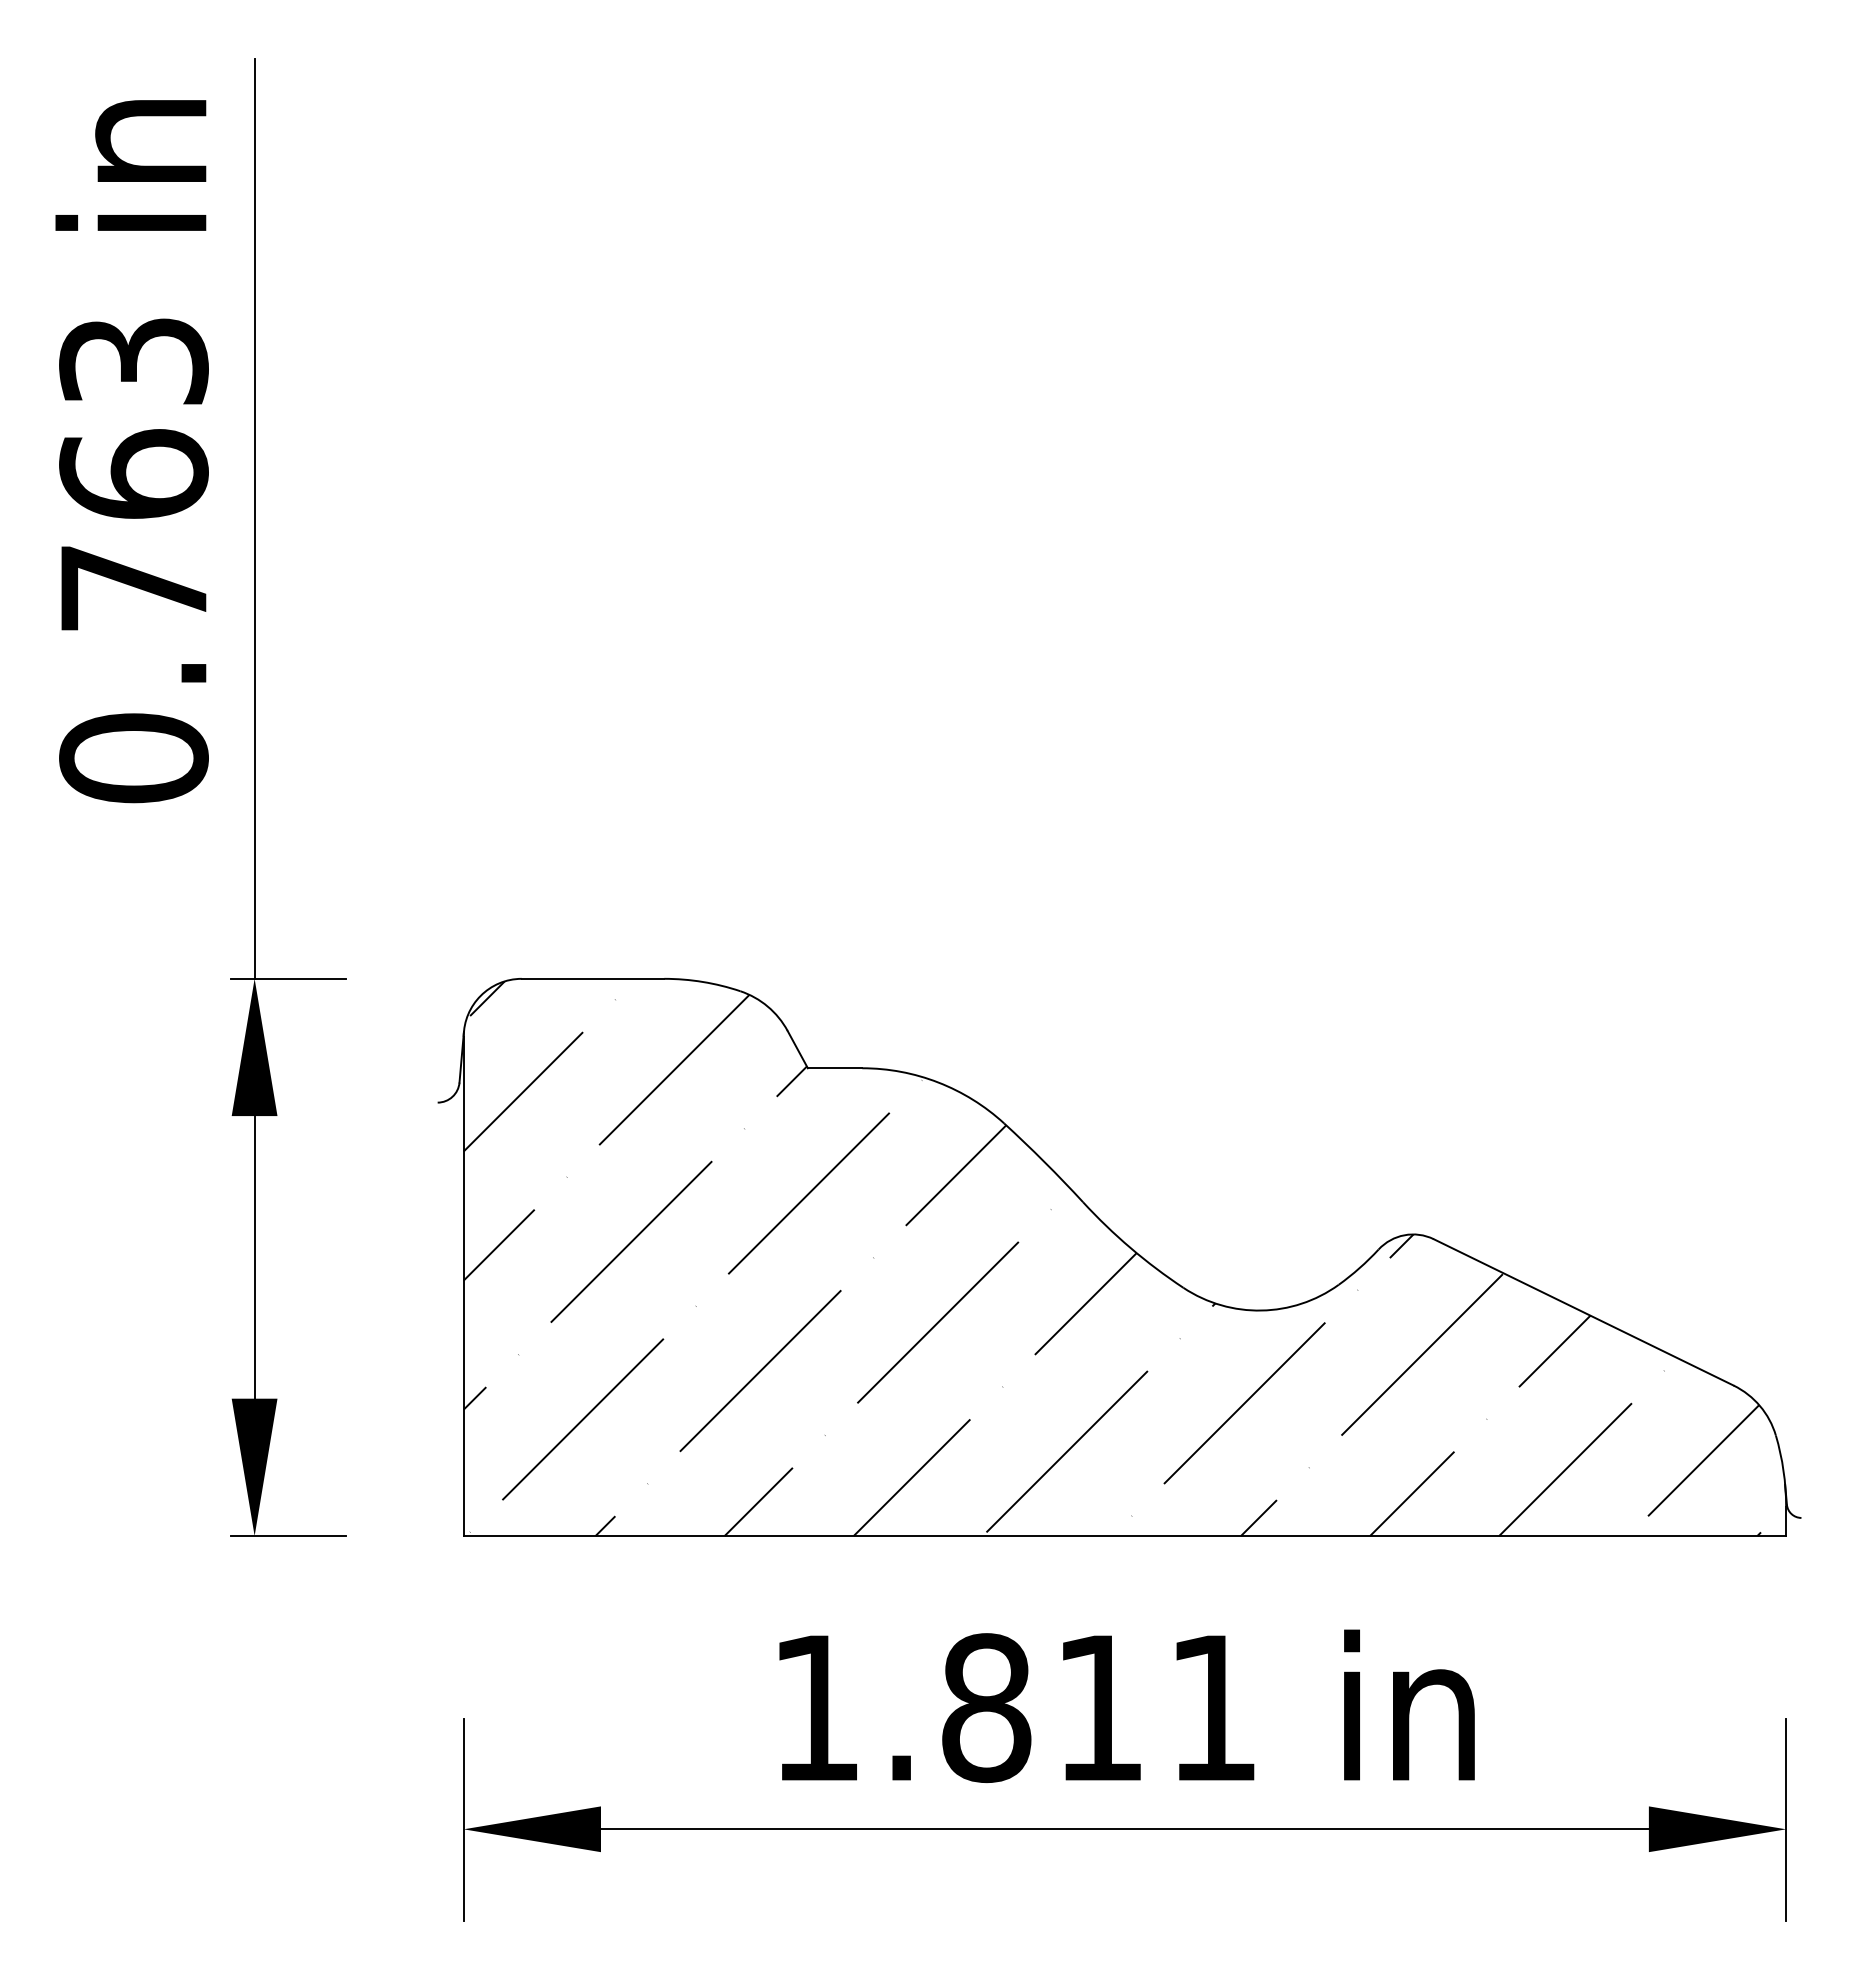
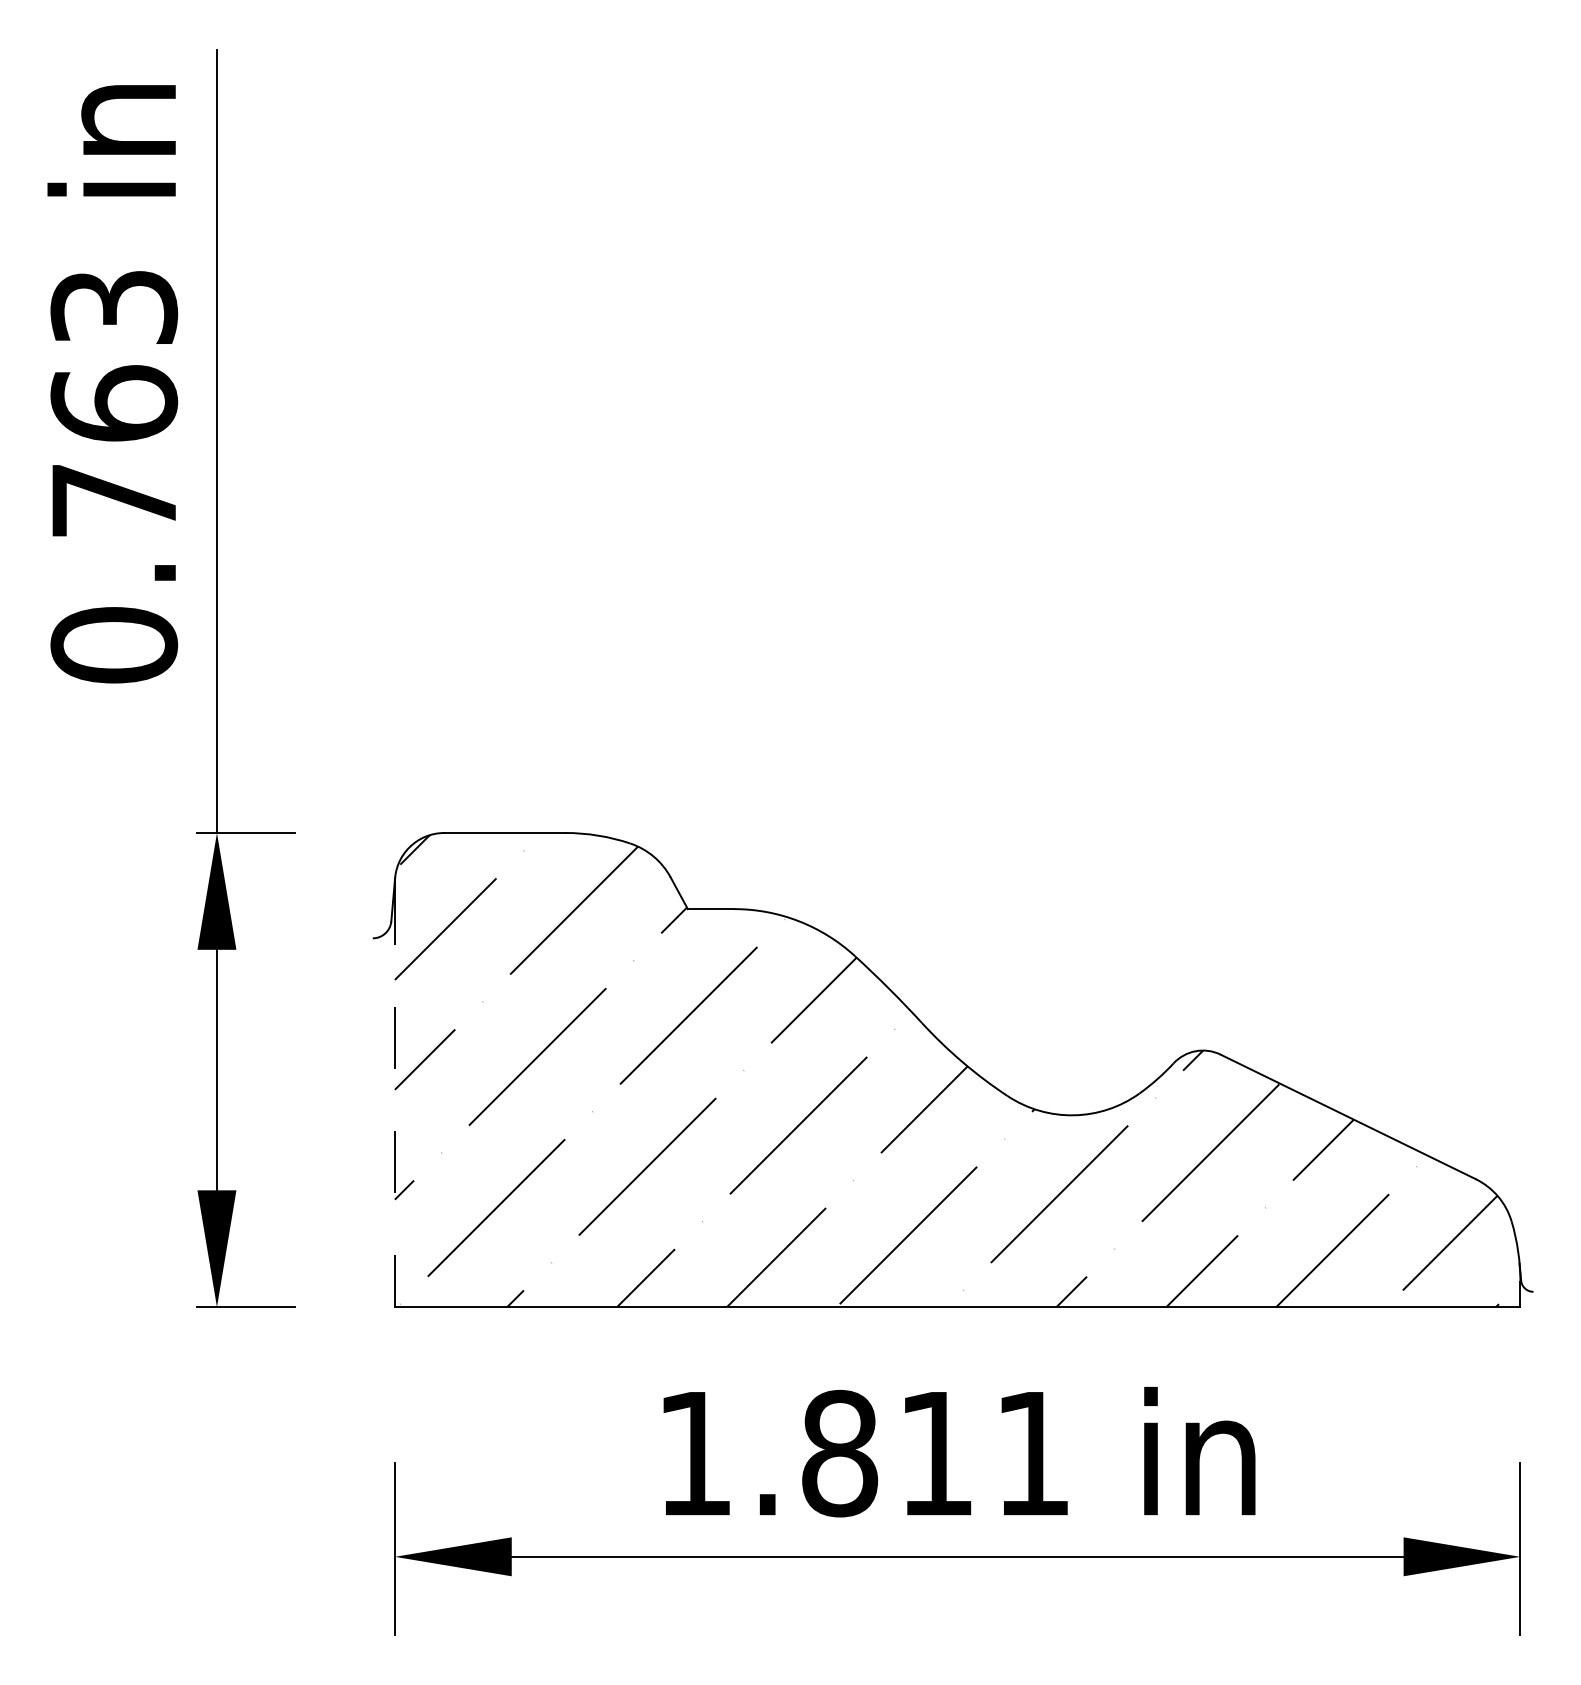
line: (463, 1286) -> (394, 1094), solid -> dashed

